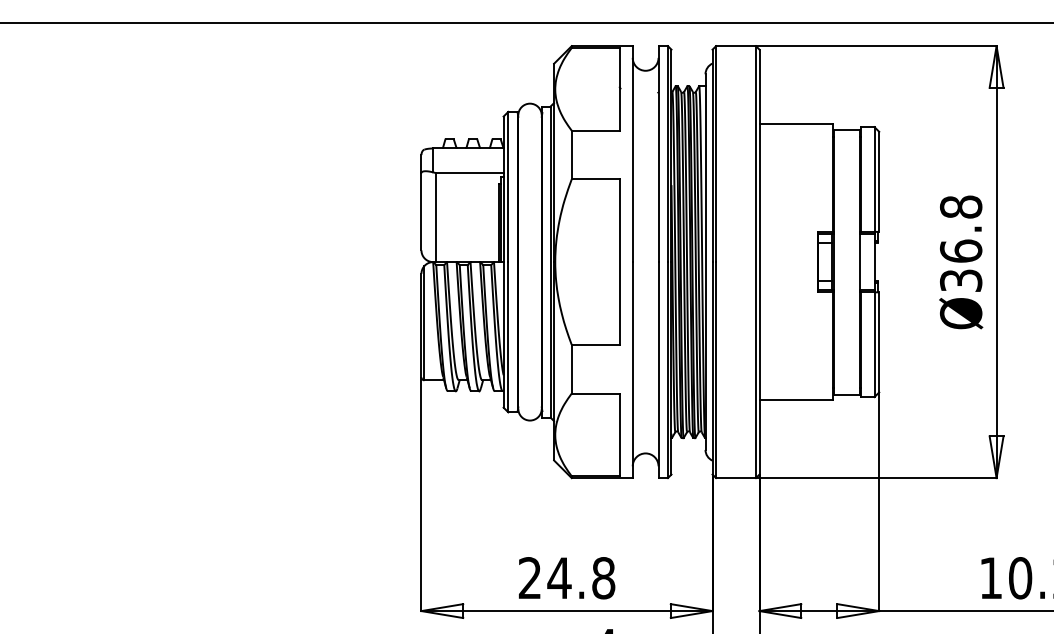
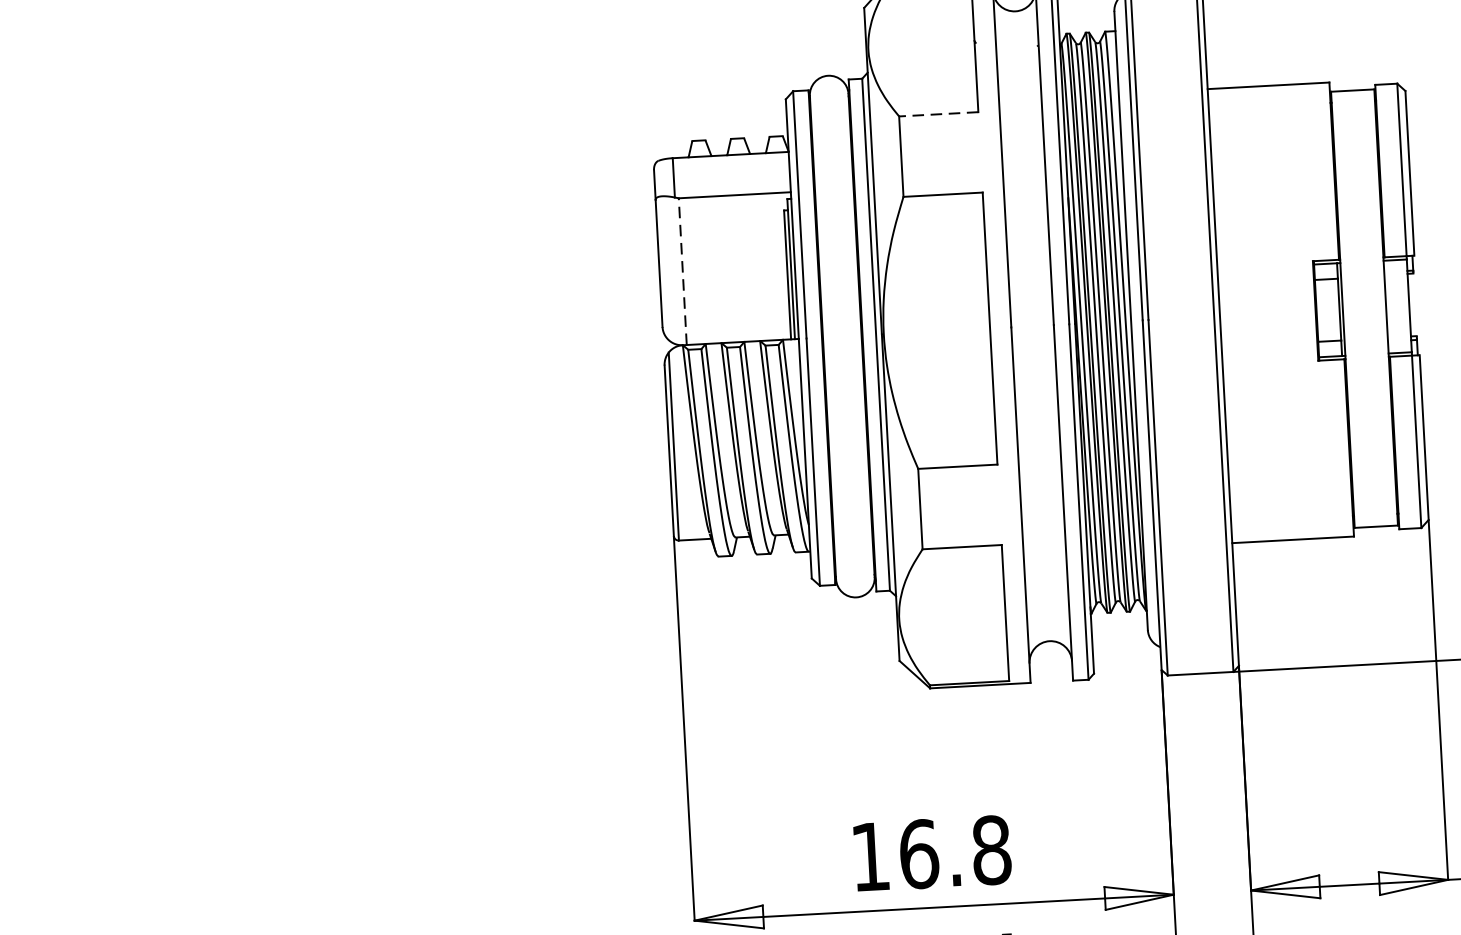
line: (595, 130) -> (938, 114), solid -> dashed
line: (435, 217) -> (682, 271), solid -> dashed
text: (544, 578) -> (894, 856), 24.8 -> 16.8

